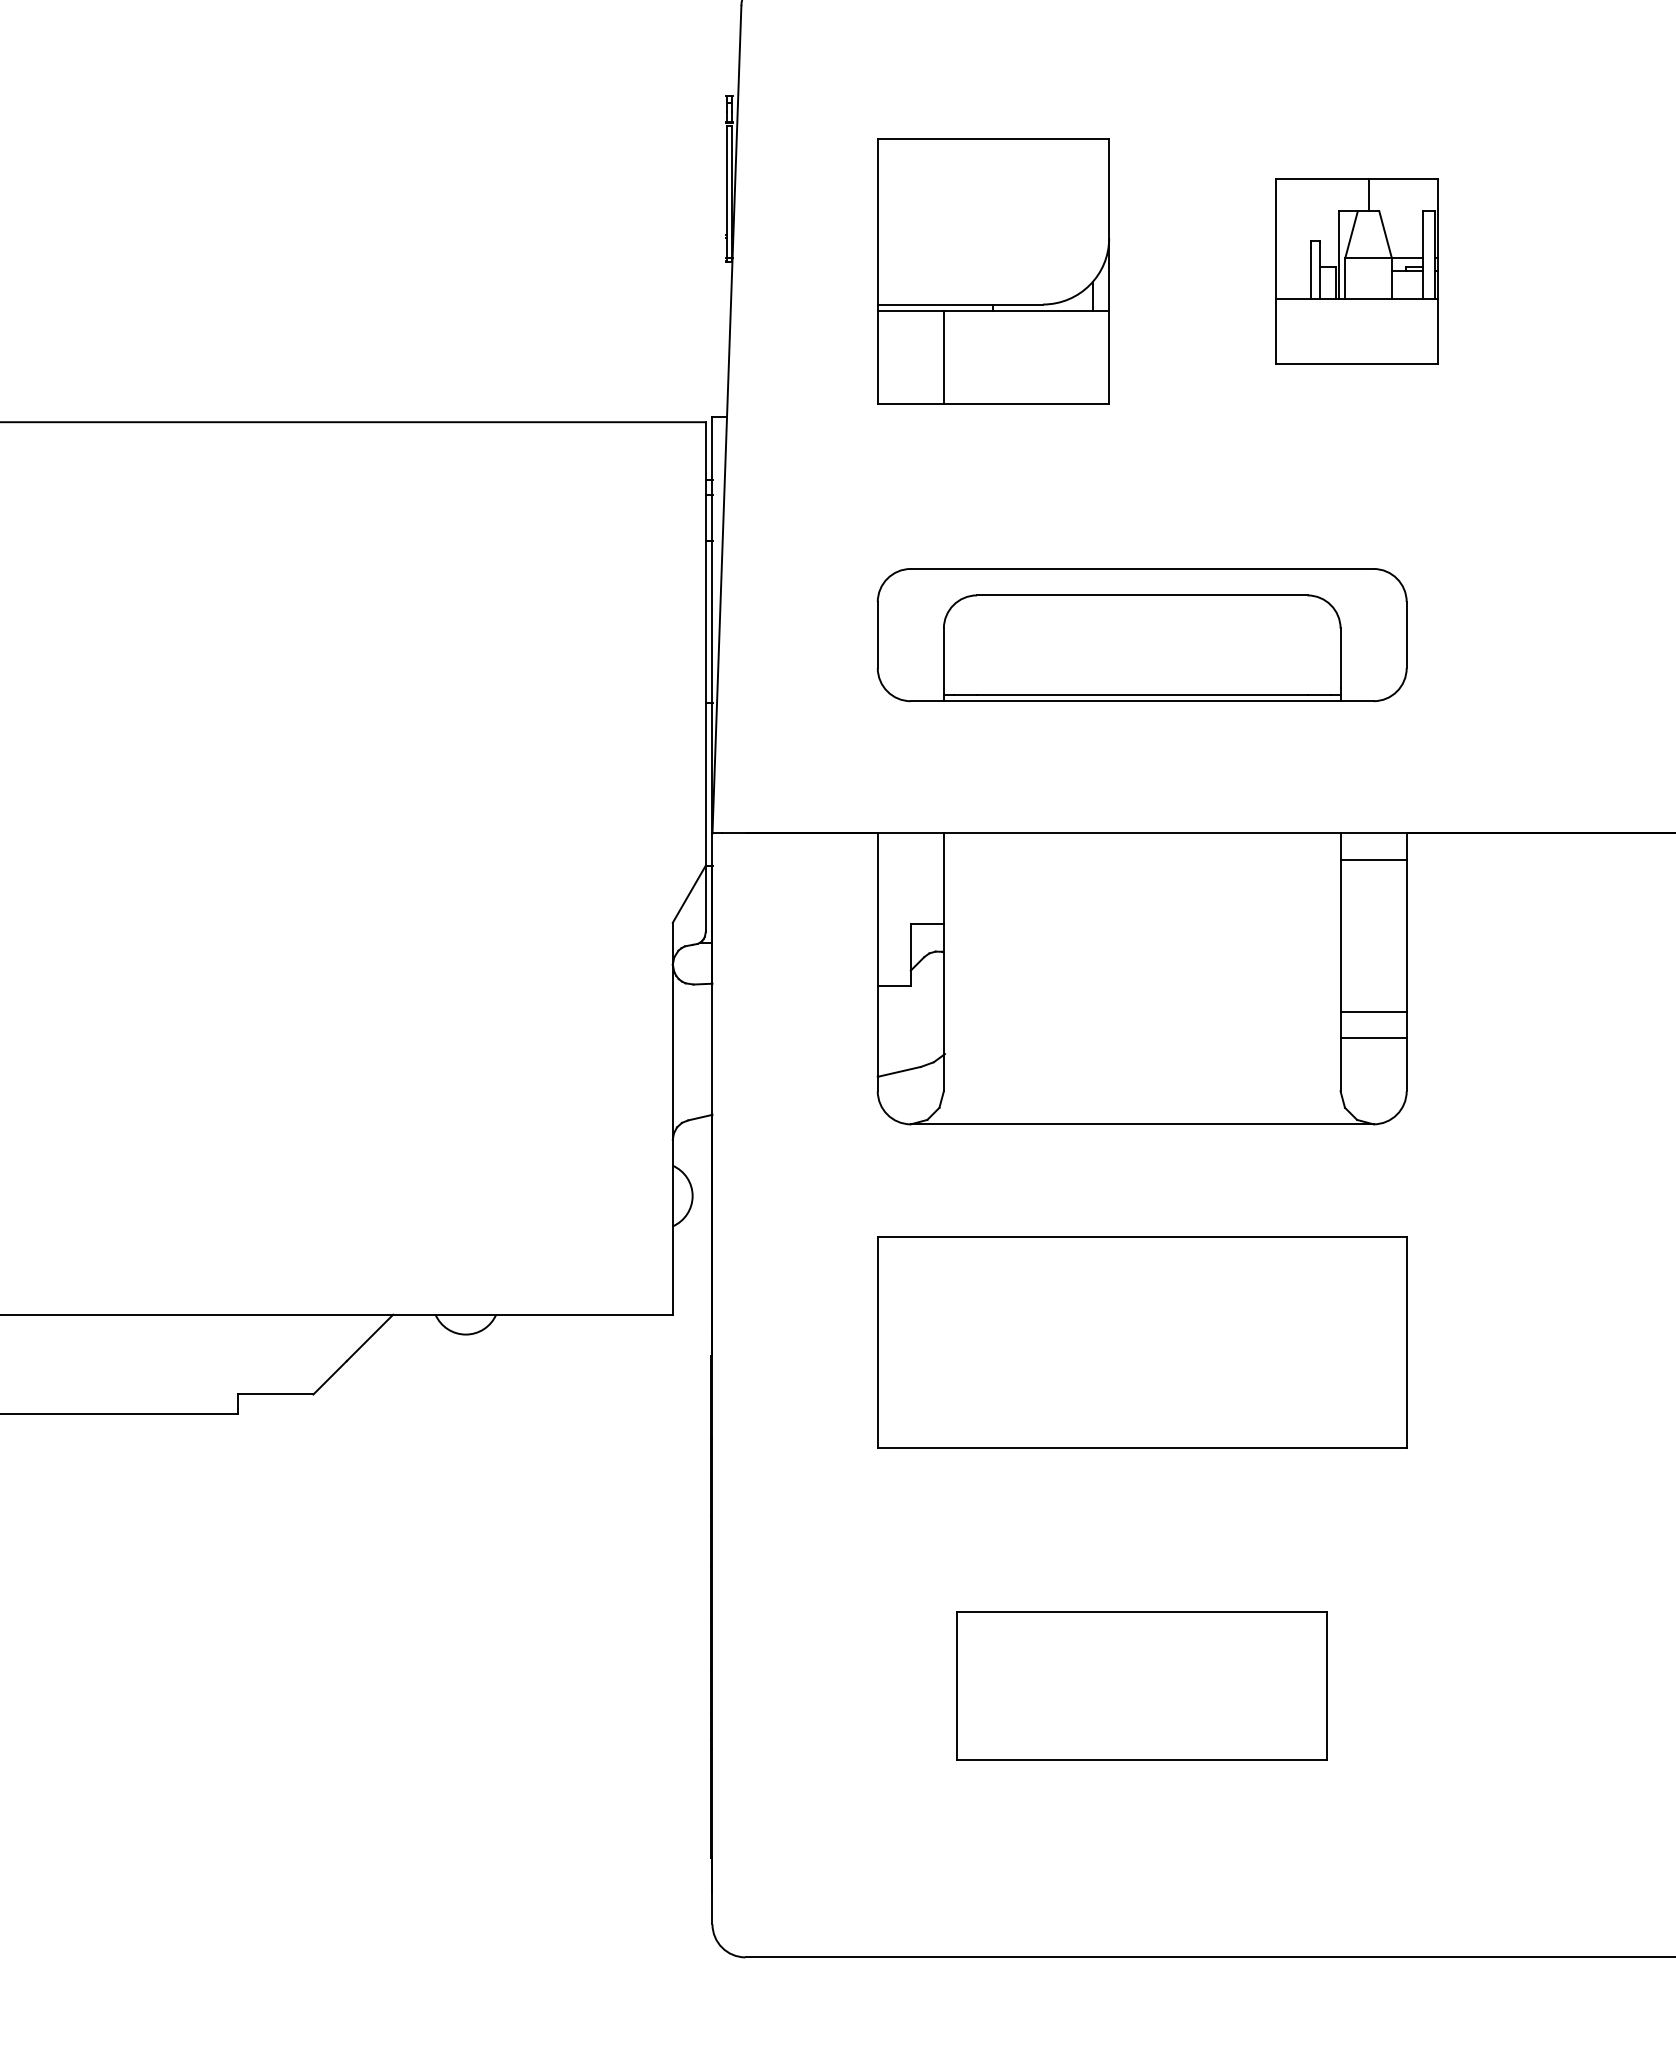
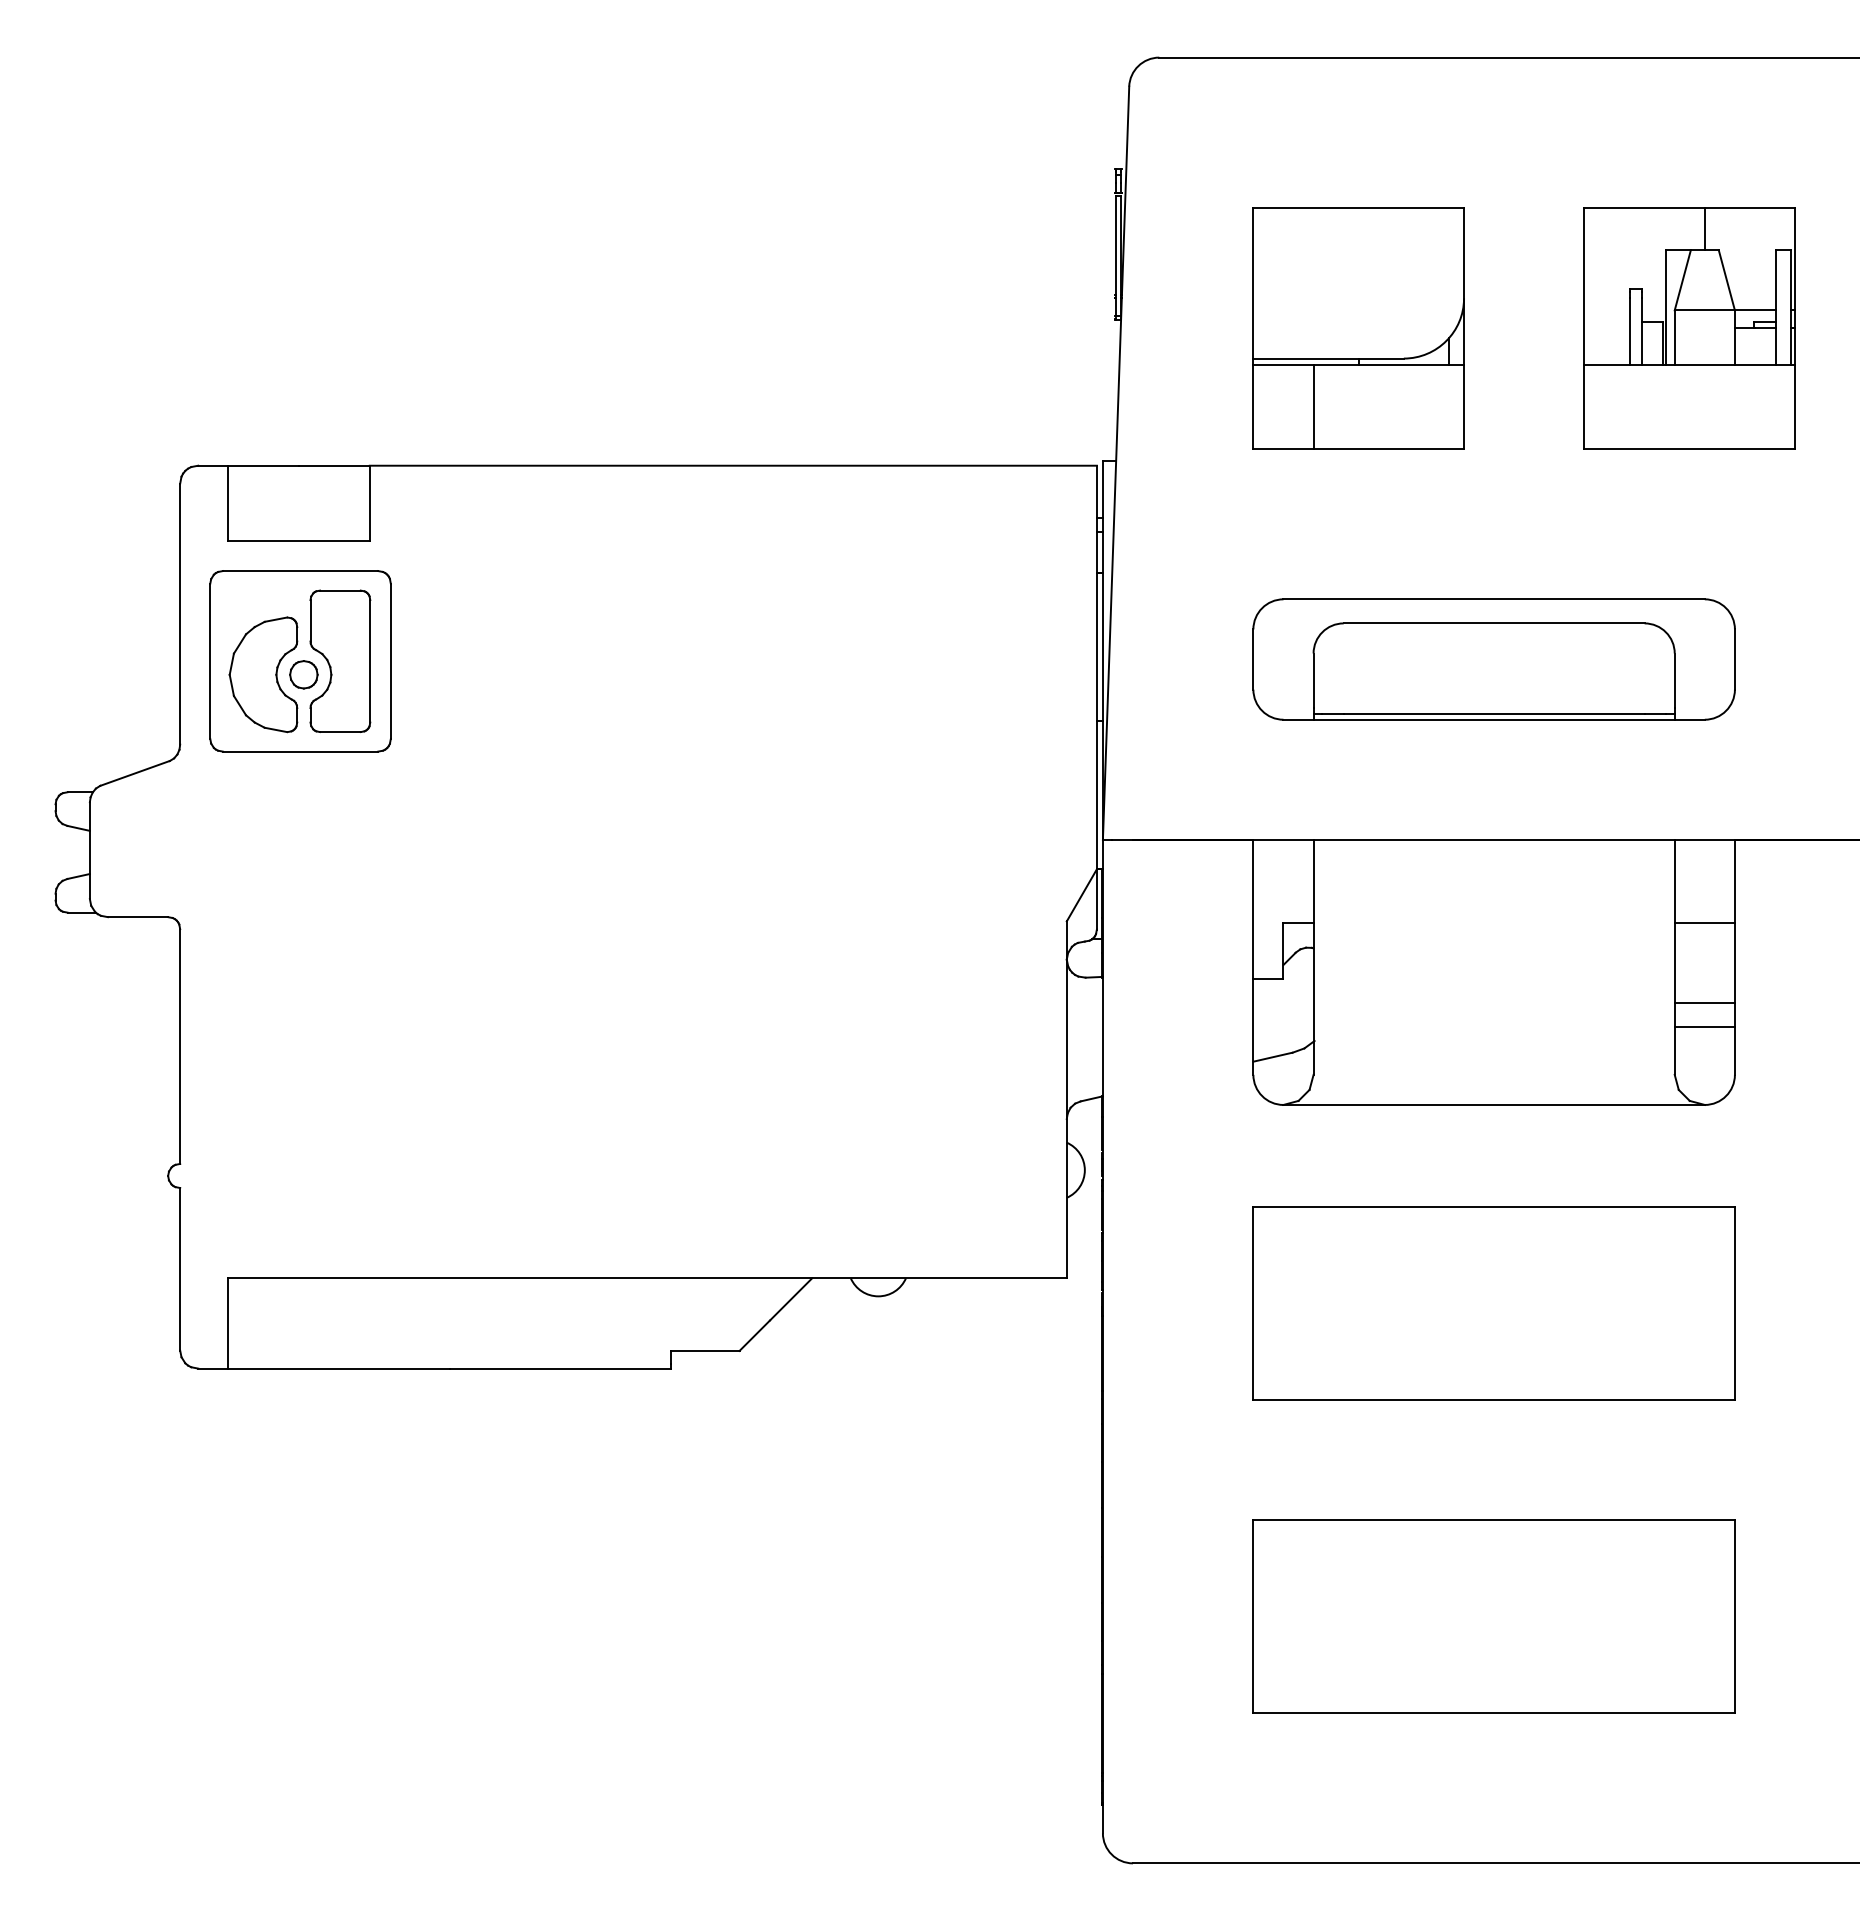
part: (1356, 271) -> (1689, 328), size x1.43
line: (1373, 860) -> (1704, 922), moved
part: (1141, 1686) -> (1493, 1616), size x1.43

